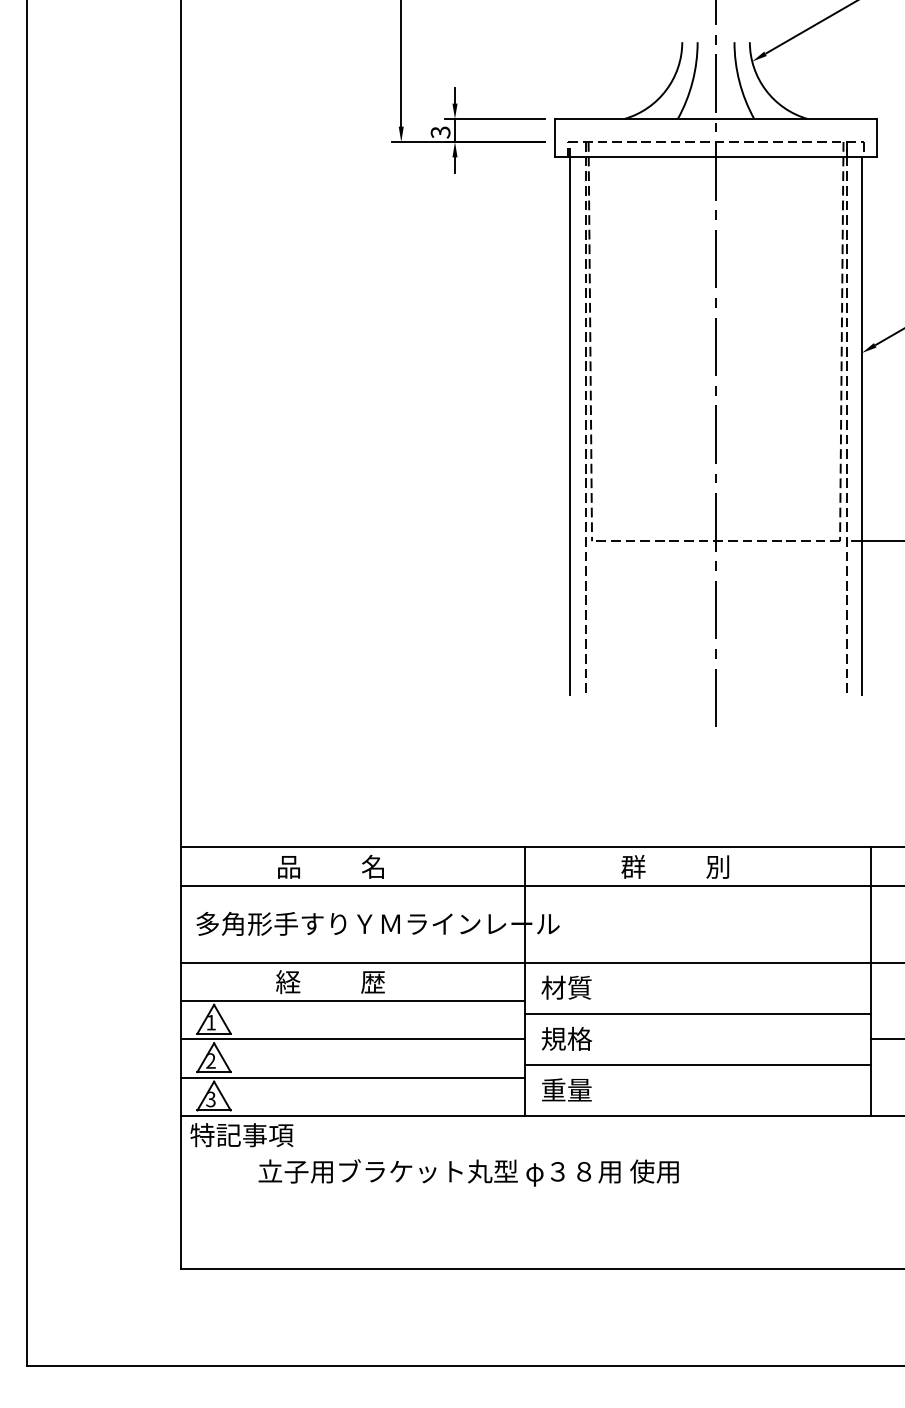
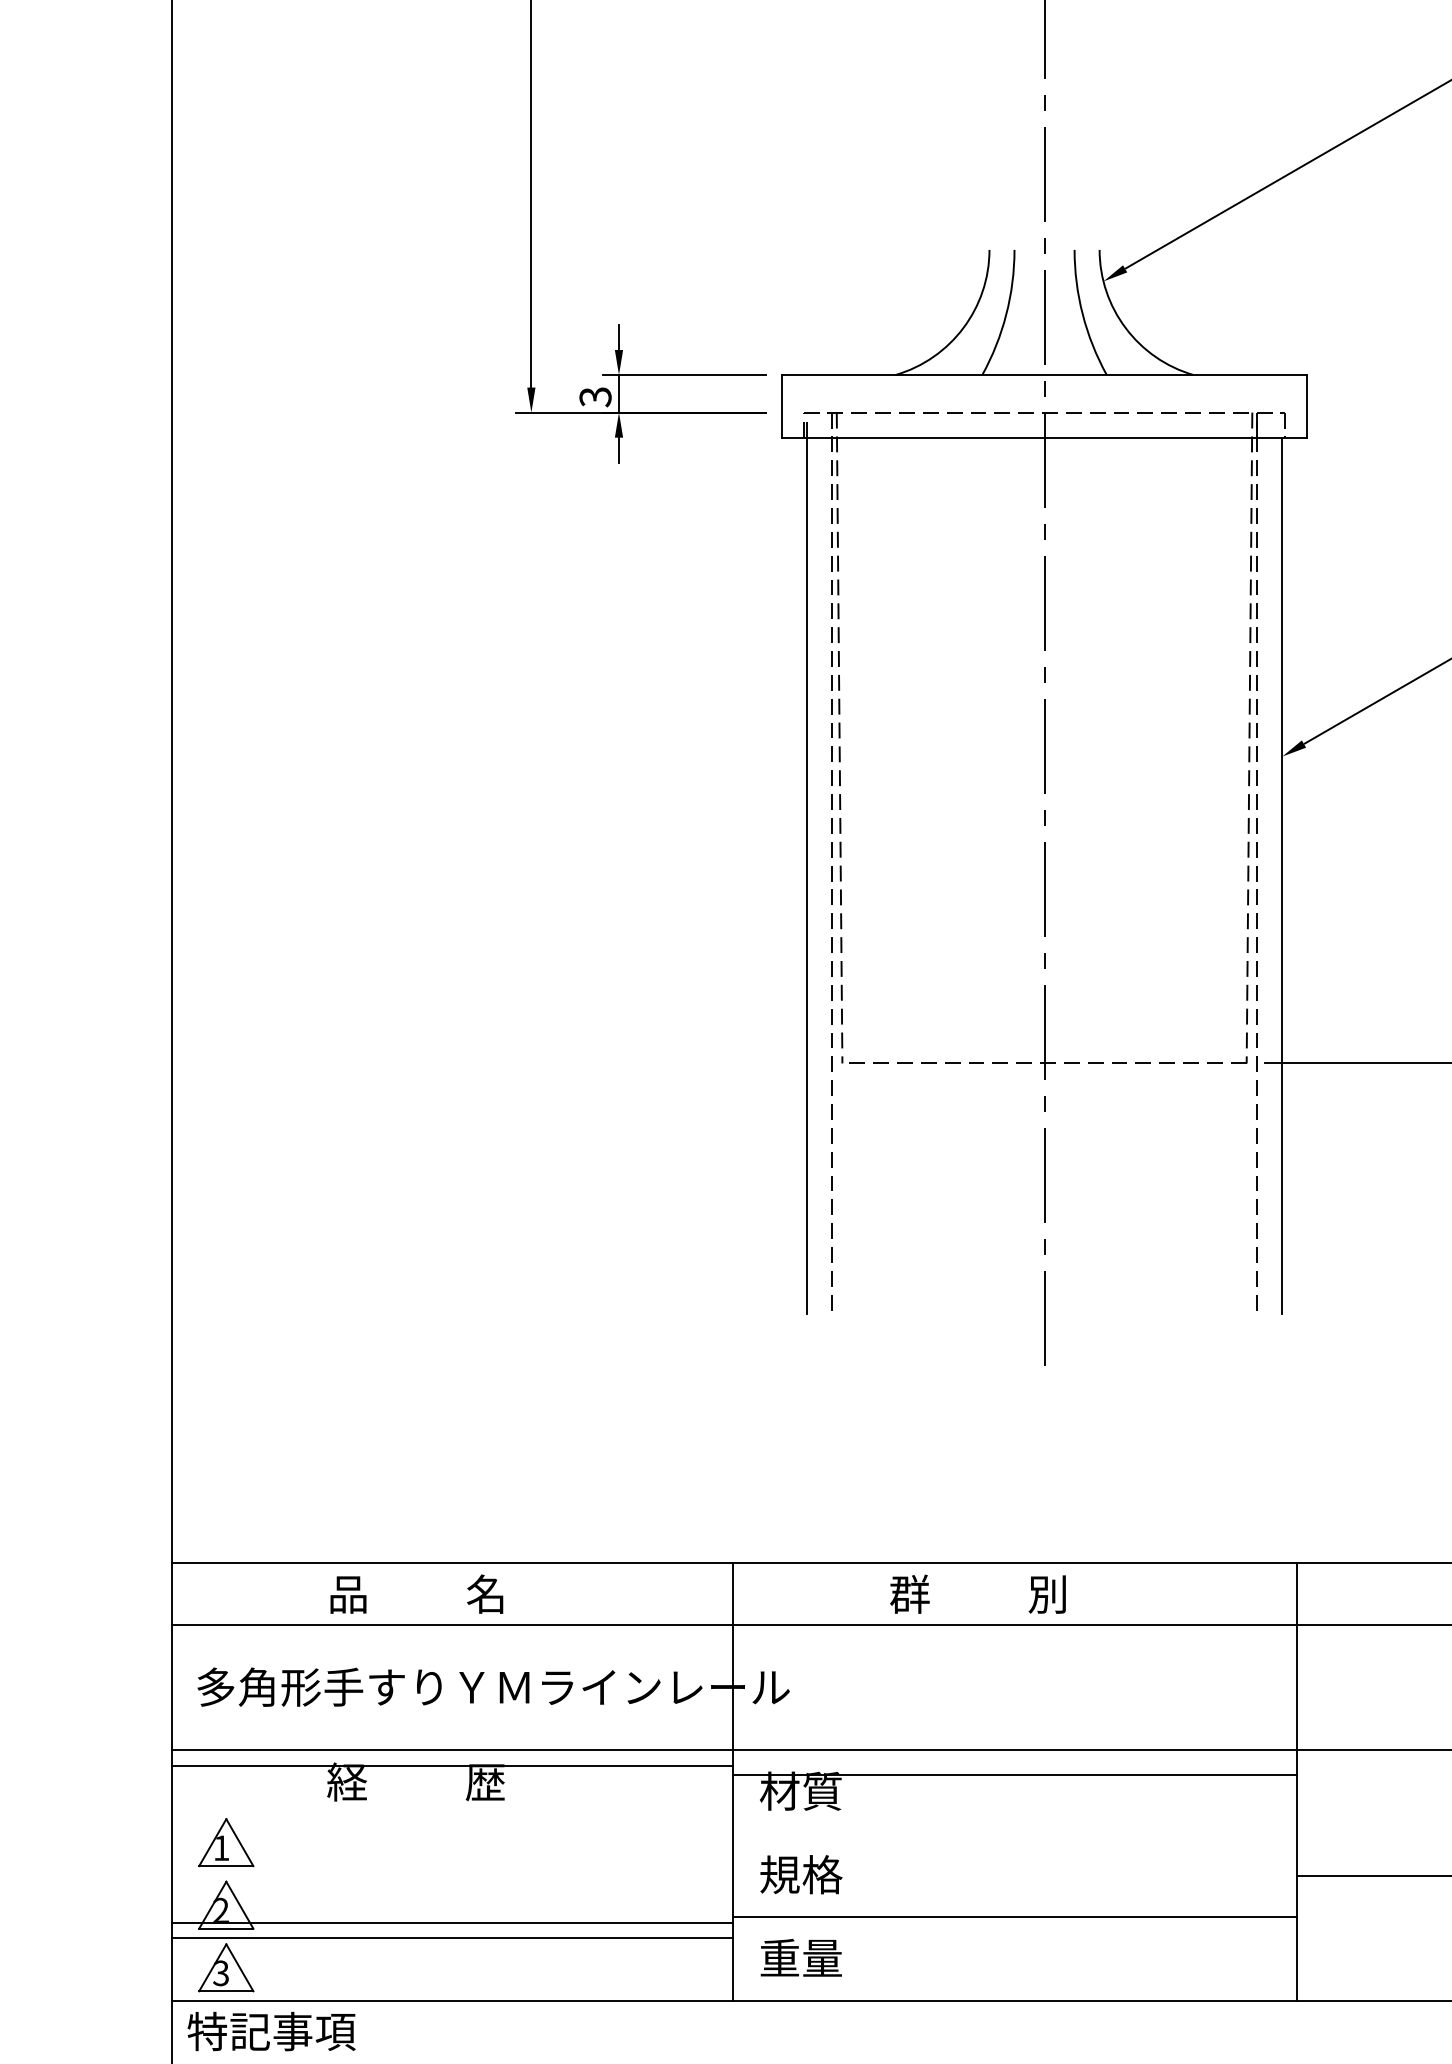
line: (352, 1001) -> (451, 1766), moved
line: (697, 1013) -> (1014, 1774), moved
line: (352, 1039) -> (451, 1922), moved

